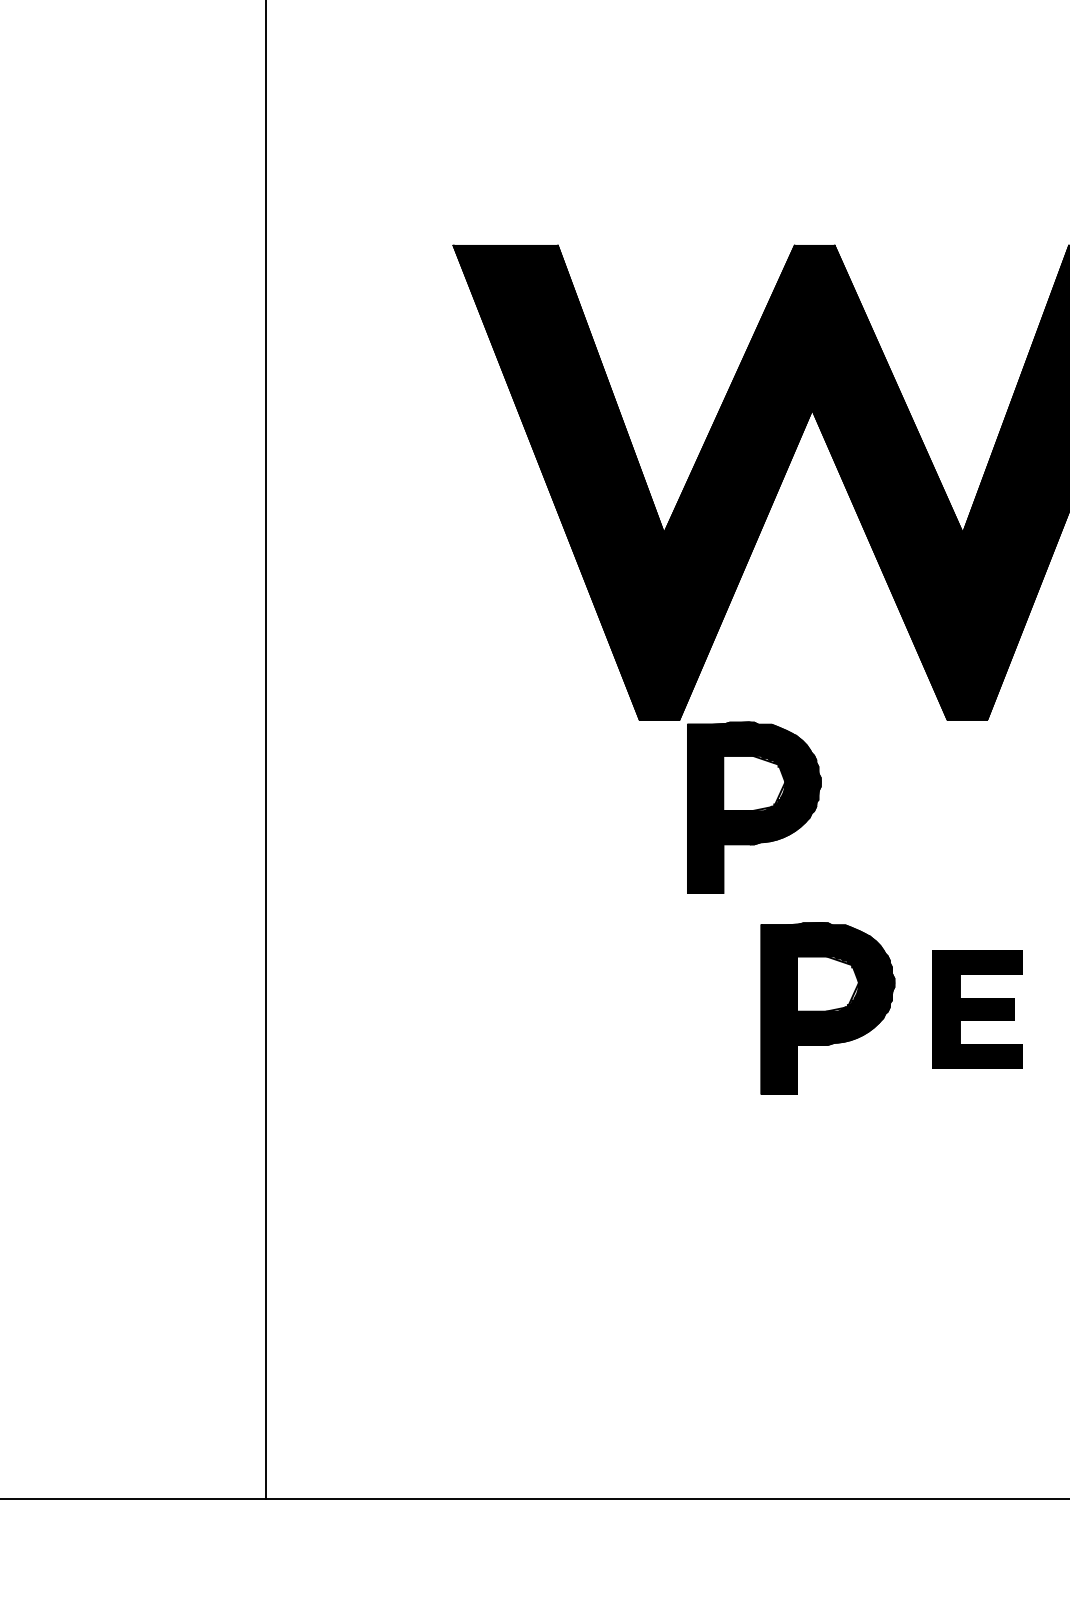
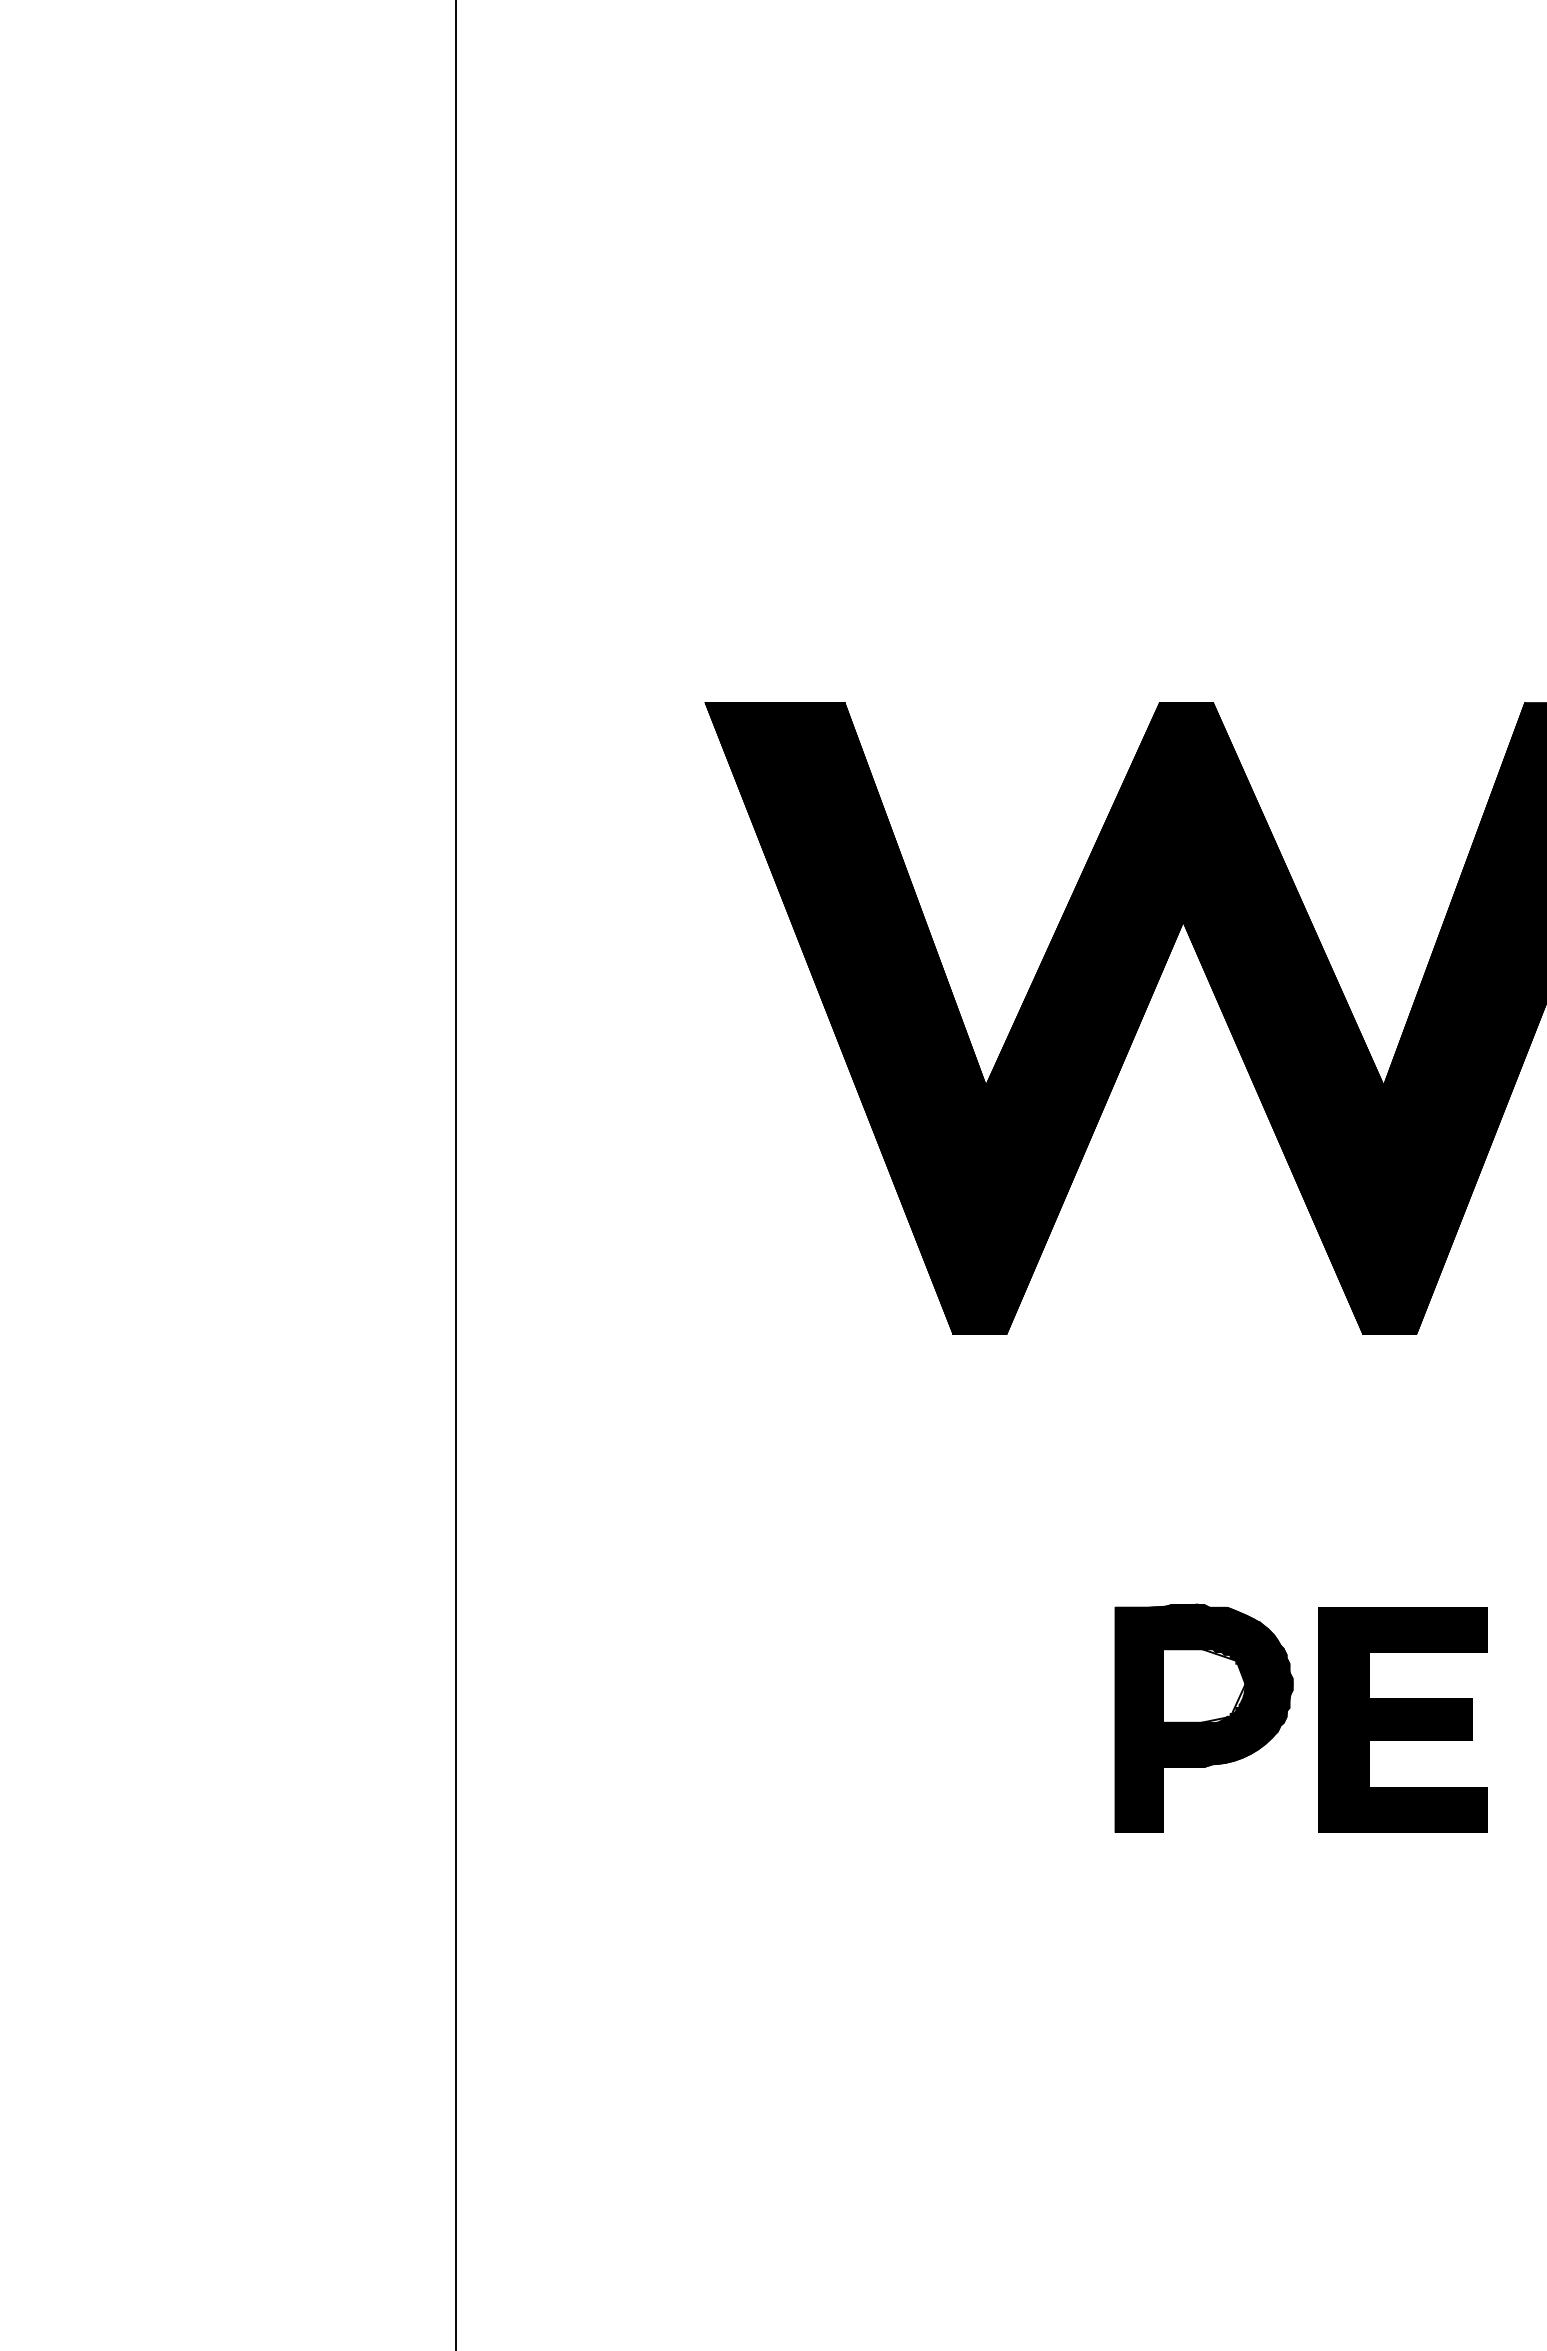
part: (753, 807) -> (1105, 1450), removed
part: (976, 1009) -> (1402, 1719), size x1.43

